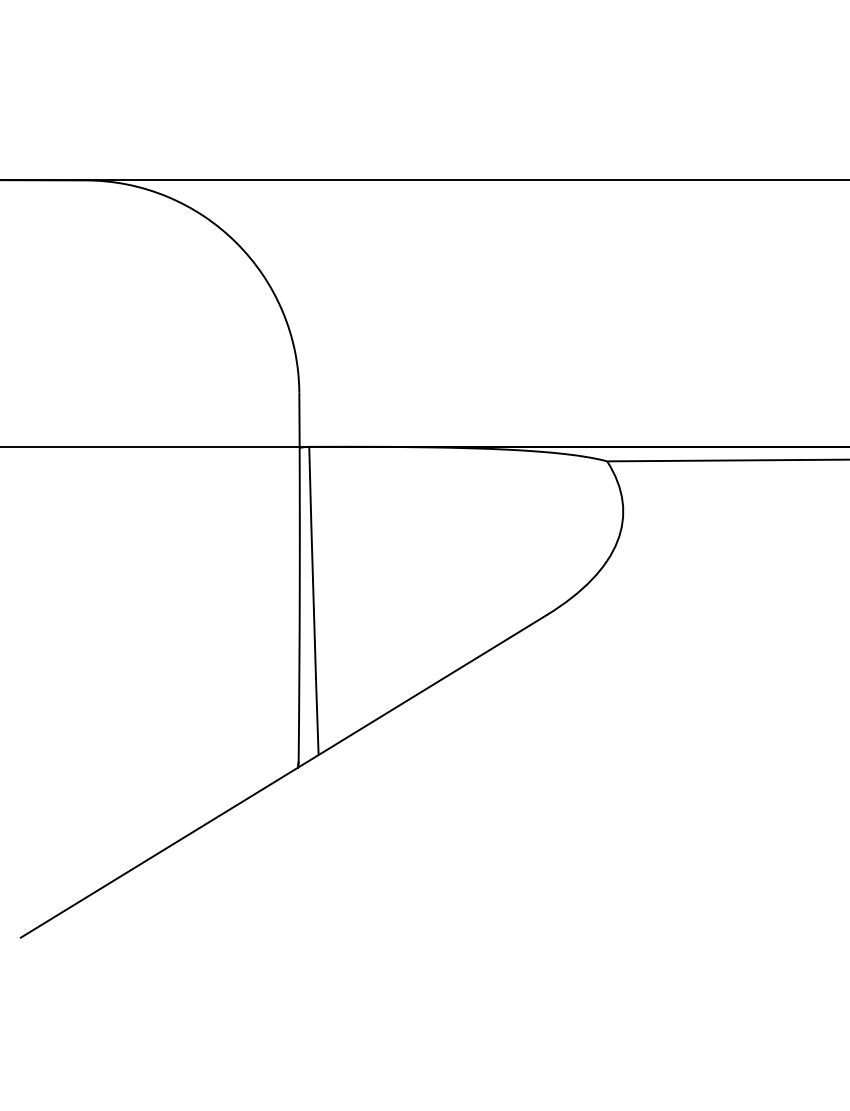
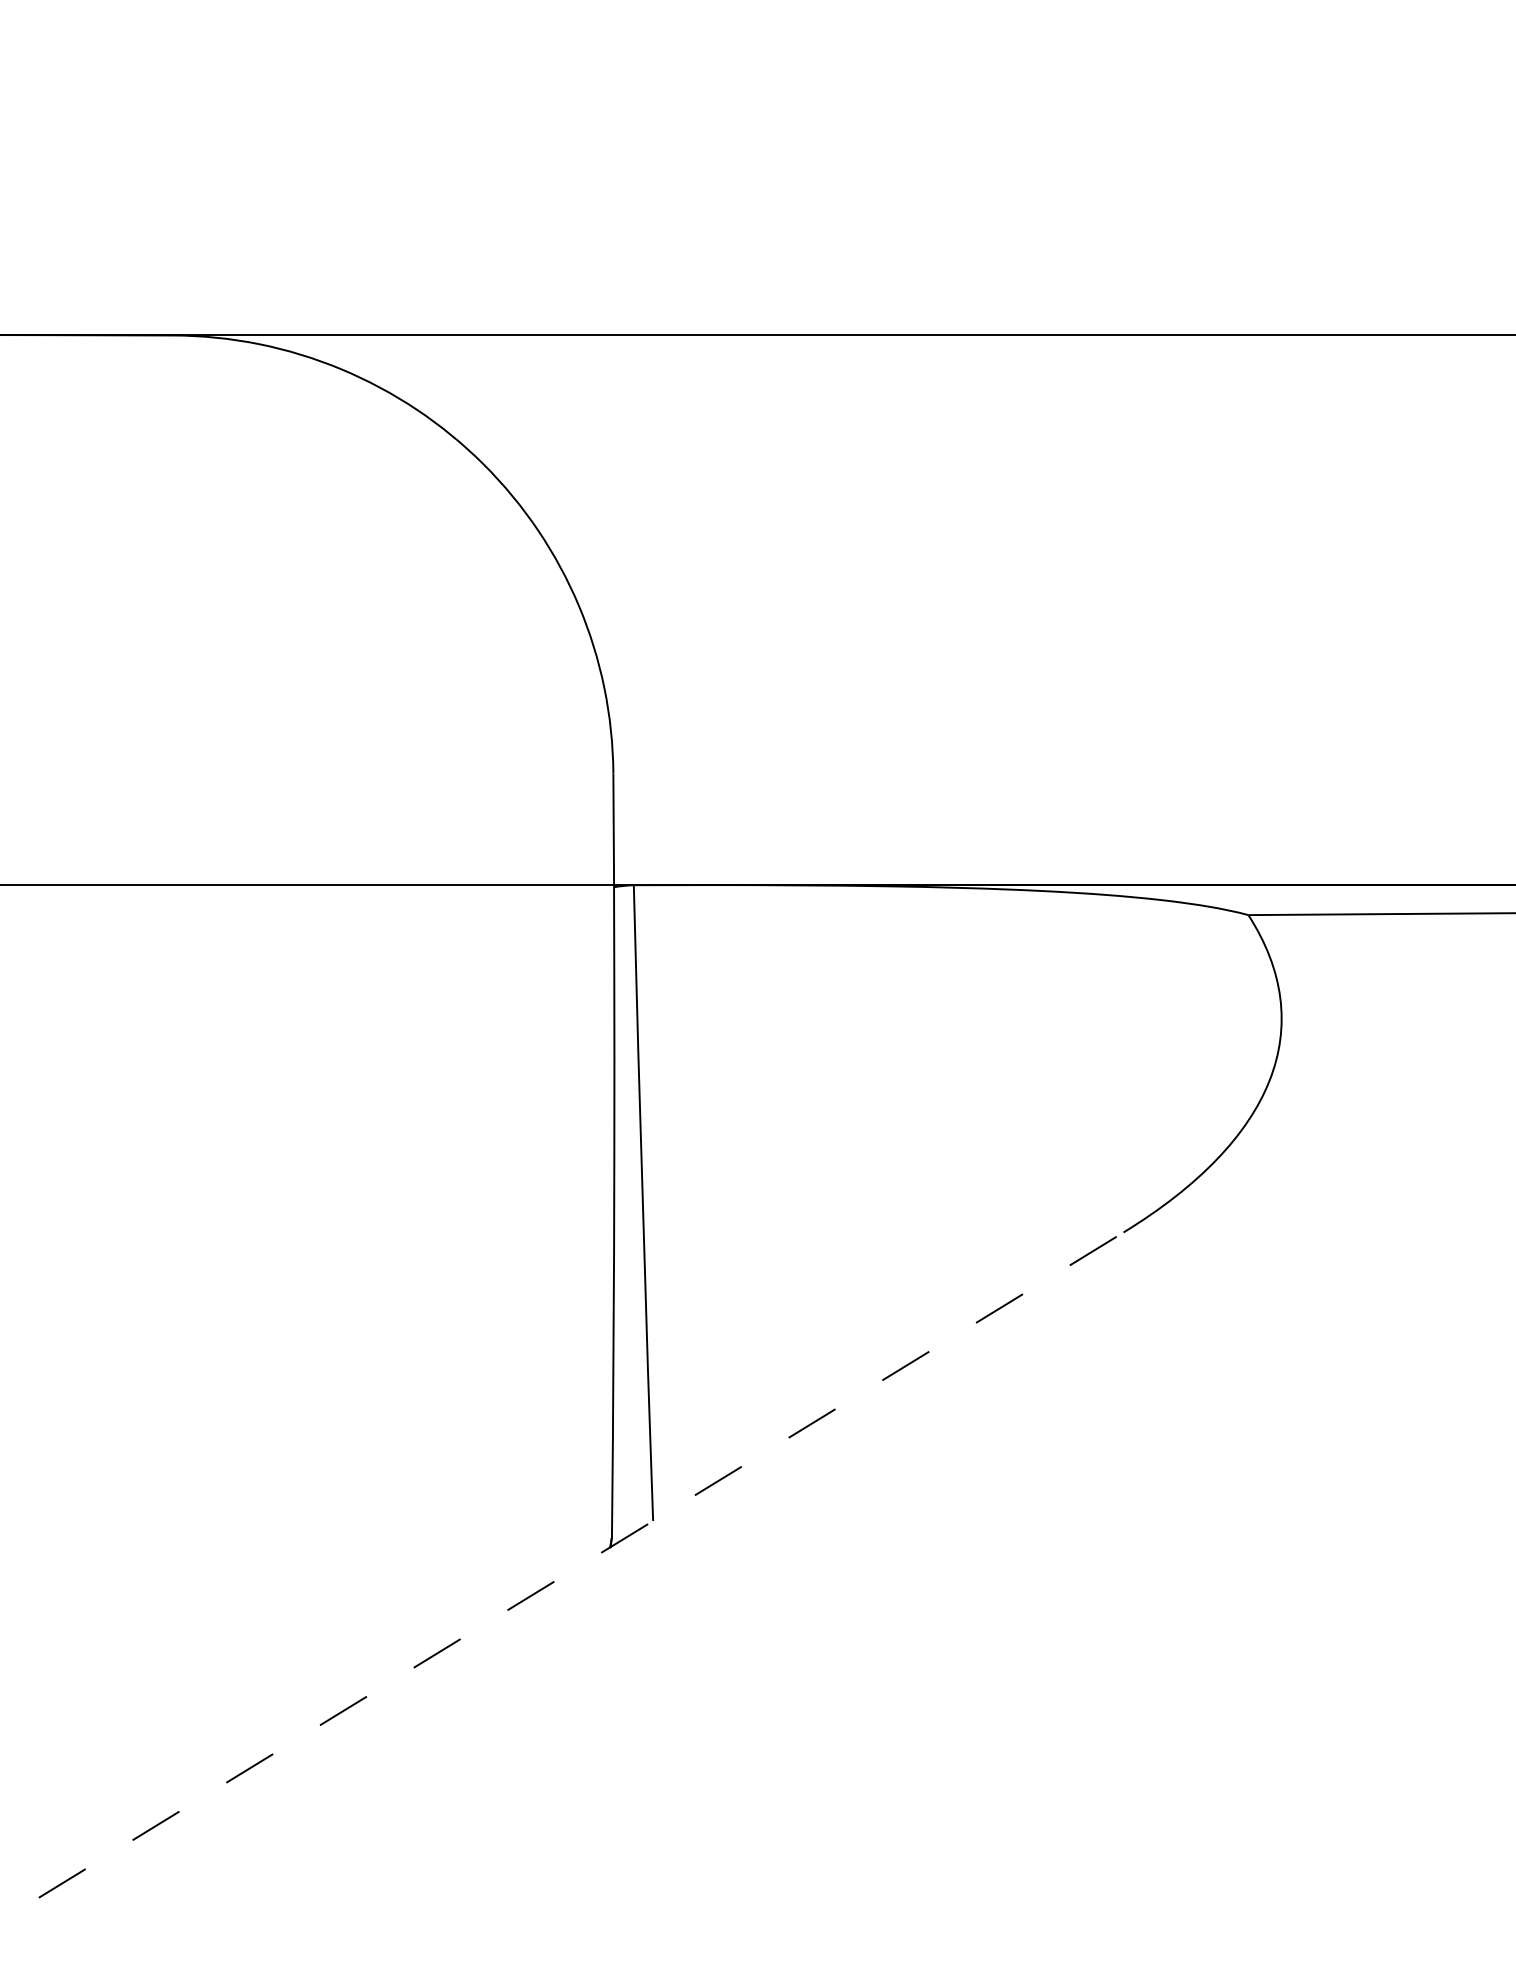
line: (284, 776) -> (582, 1565), solid -> dashed

